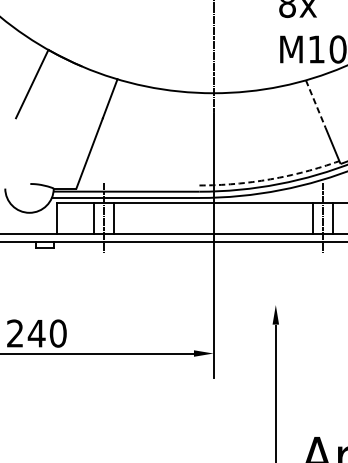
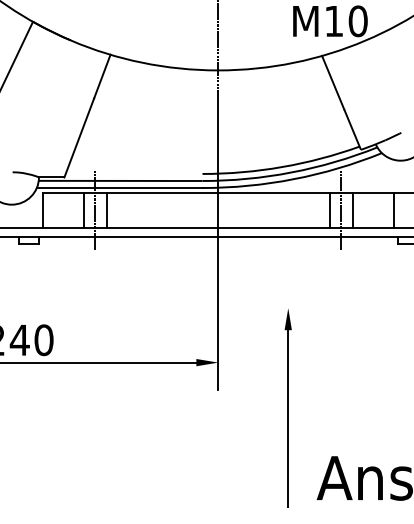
line: (316, 103) -> (333, 82), dashed -> solid
arc: (270, 179) -> (282, 167), dashed -> solid

